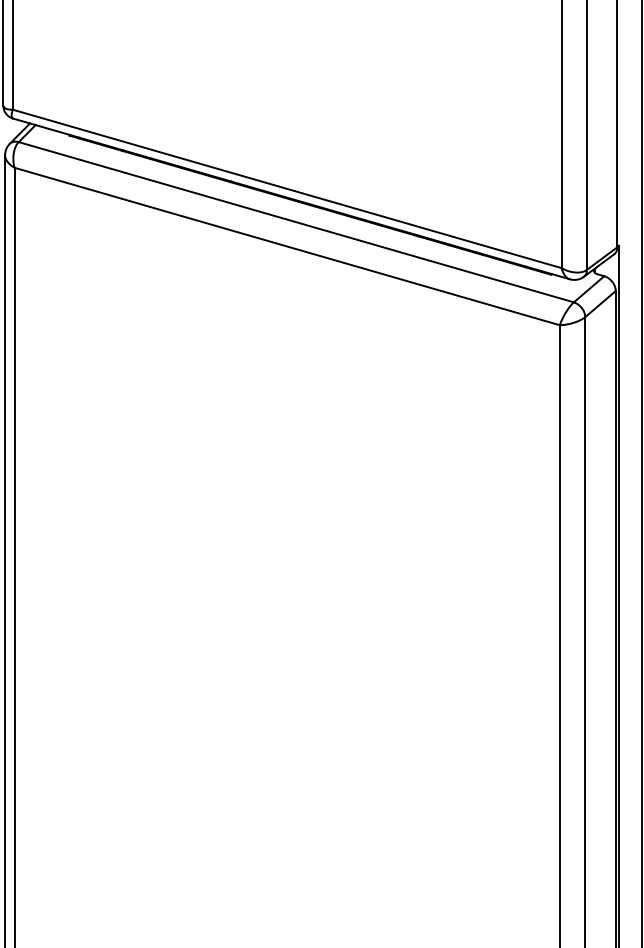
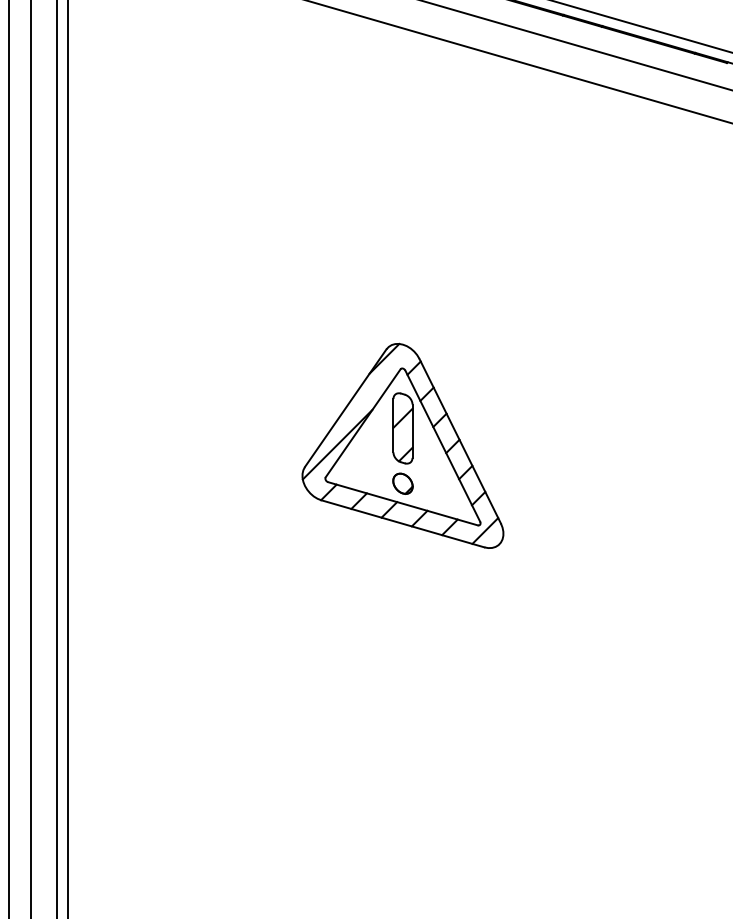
part: (286, 586) -> (402, 445), added

